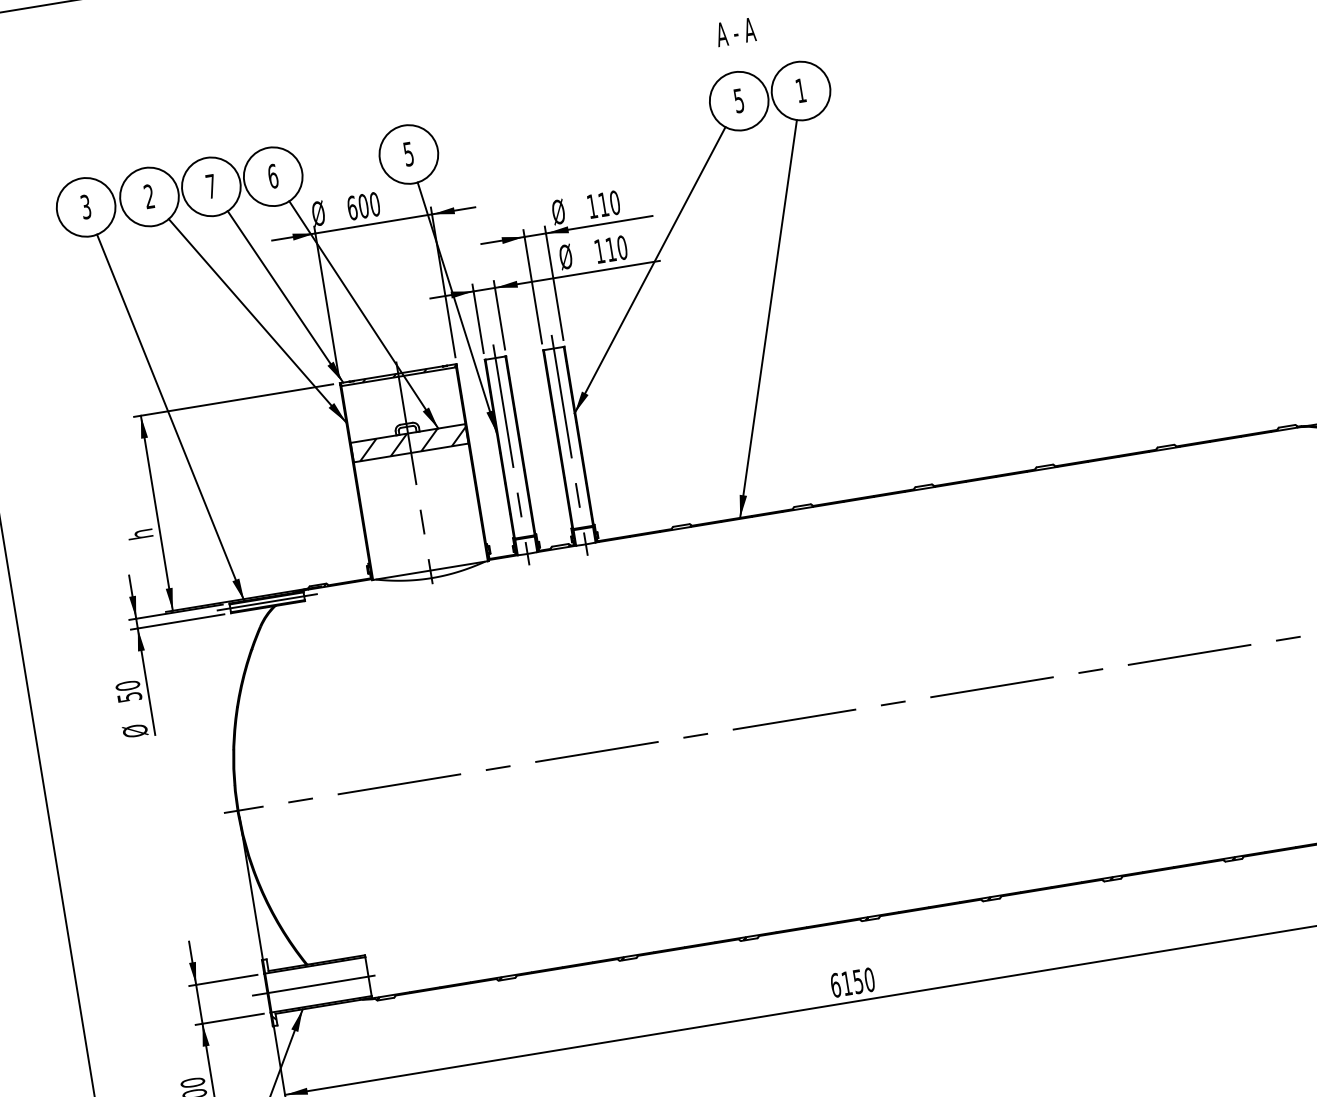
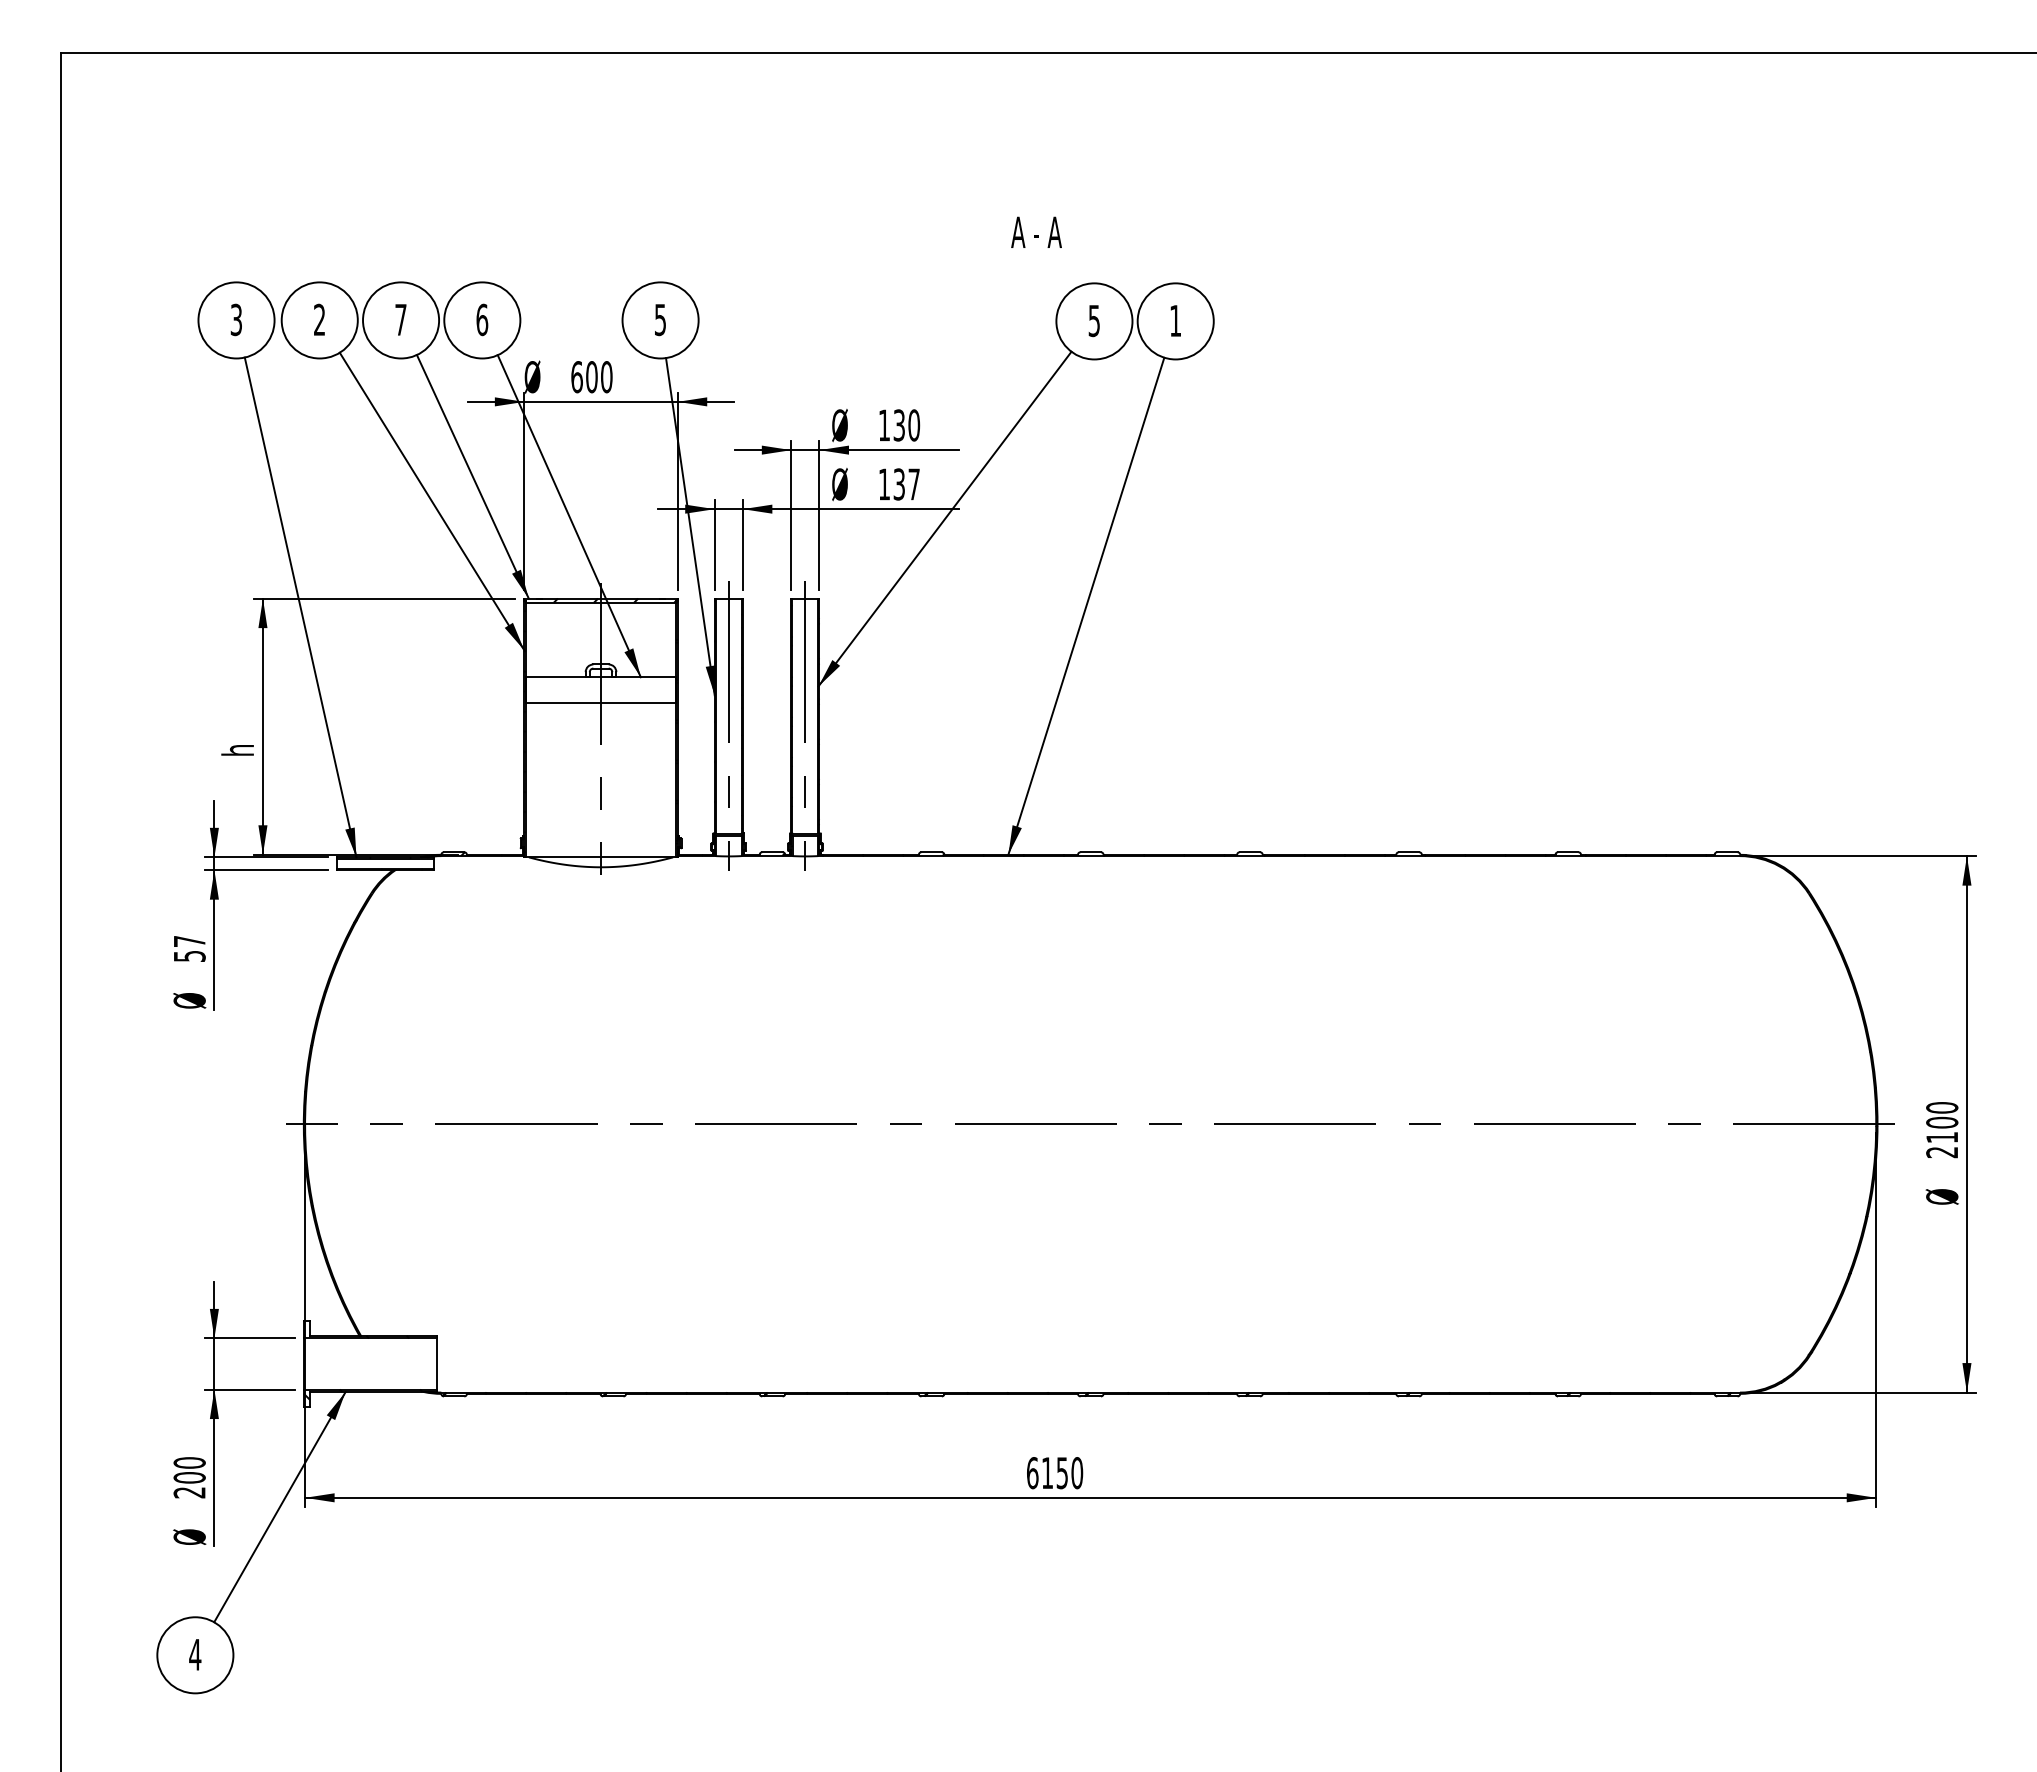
text: (735, 31) -> (1036, 231), moved
text: (603, 204) -> (898, 425), 110 -> 130
text: (616, 248) -> (906, 484), 110 -> 137
hatch: (412, 442) -> (605, 689), removed
line: (267, 602) -> (385, 863), removed
text: (127, 685) -> (189, 941), 50 -> 57
line: (313, 985) -> (364, 1363), removed

